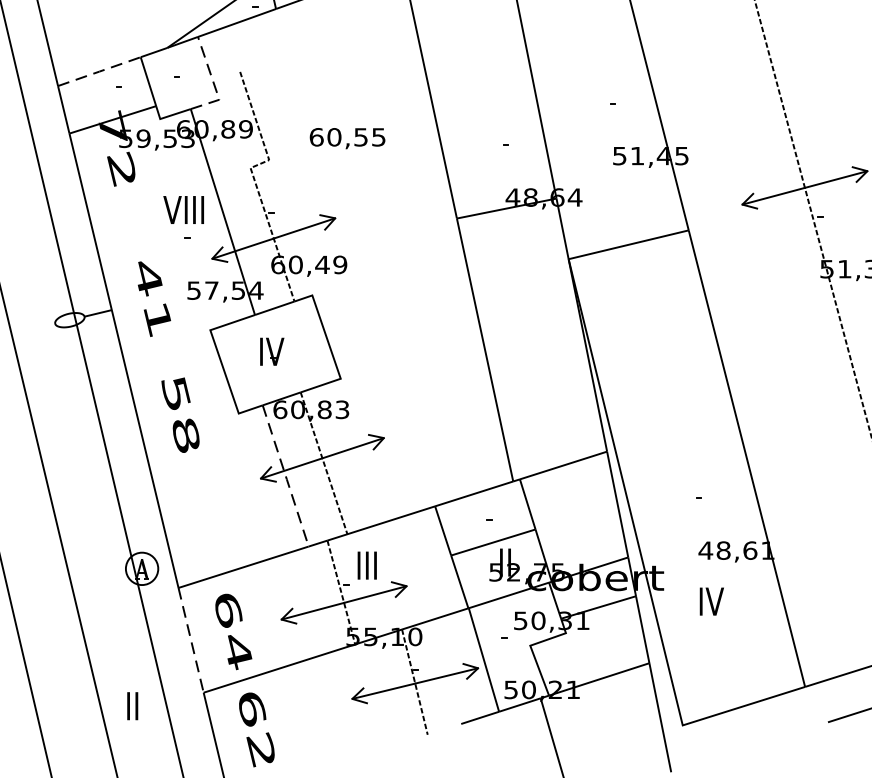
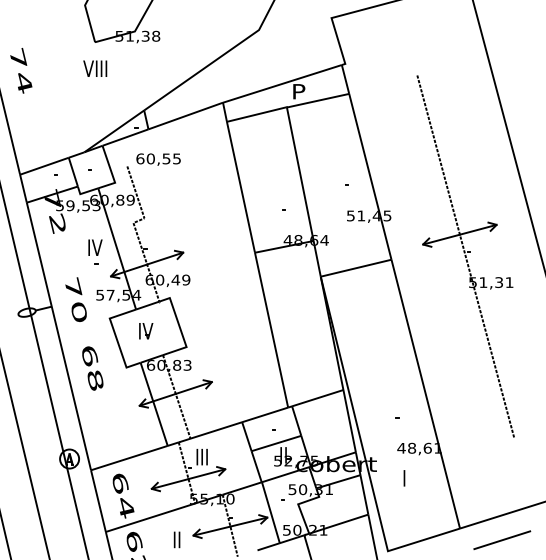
line: (99, 72) -> (44, 166), dashed -> solid
line: (213, 82) -> (111, 172), dashed -> solid
text: (347, 138) -> (158, 159), moved
text: (184, 209) -> (94, 247), VIII -> IV
text: (152, 297) -> (75, 299), 41 -> 70
text: (175, 394) -> (89, 356), 58 -> 68
line: (286, 477) -> (154, 405), dashed -> solid
text: (712, 601) -> (405, 478), IV -> I
line: (191, 640) -> (98, 501), dashed -> solid
text: (131, 705) -> (176, 539), moved

